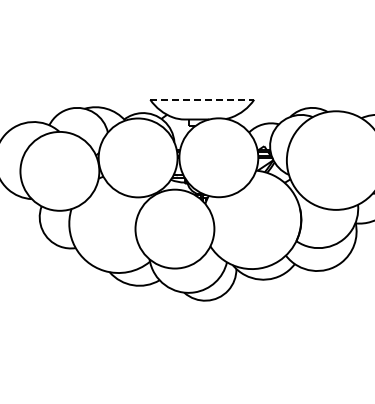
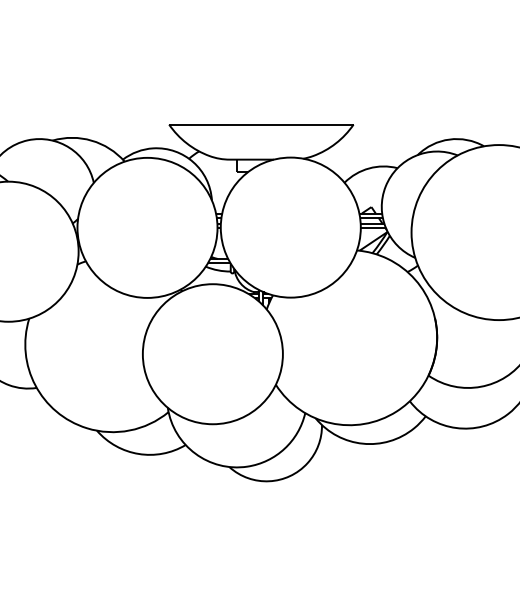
line: (202, 99) -> (261, 124), dashed -> solid

